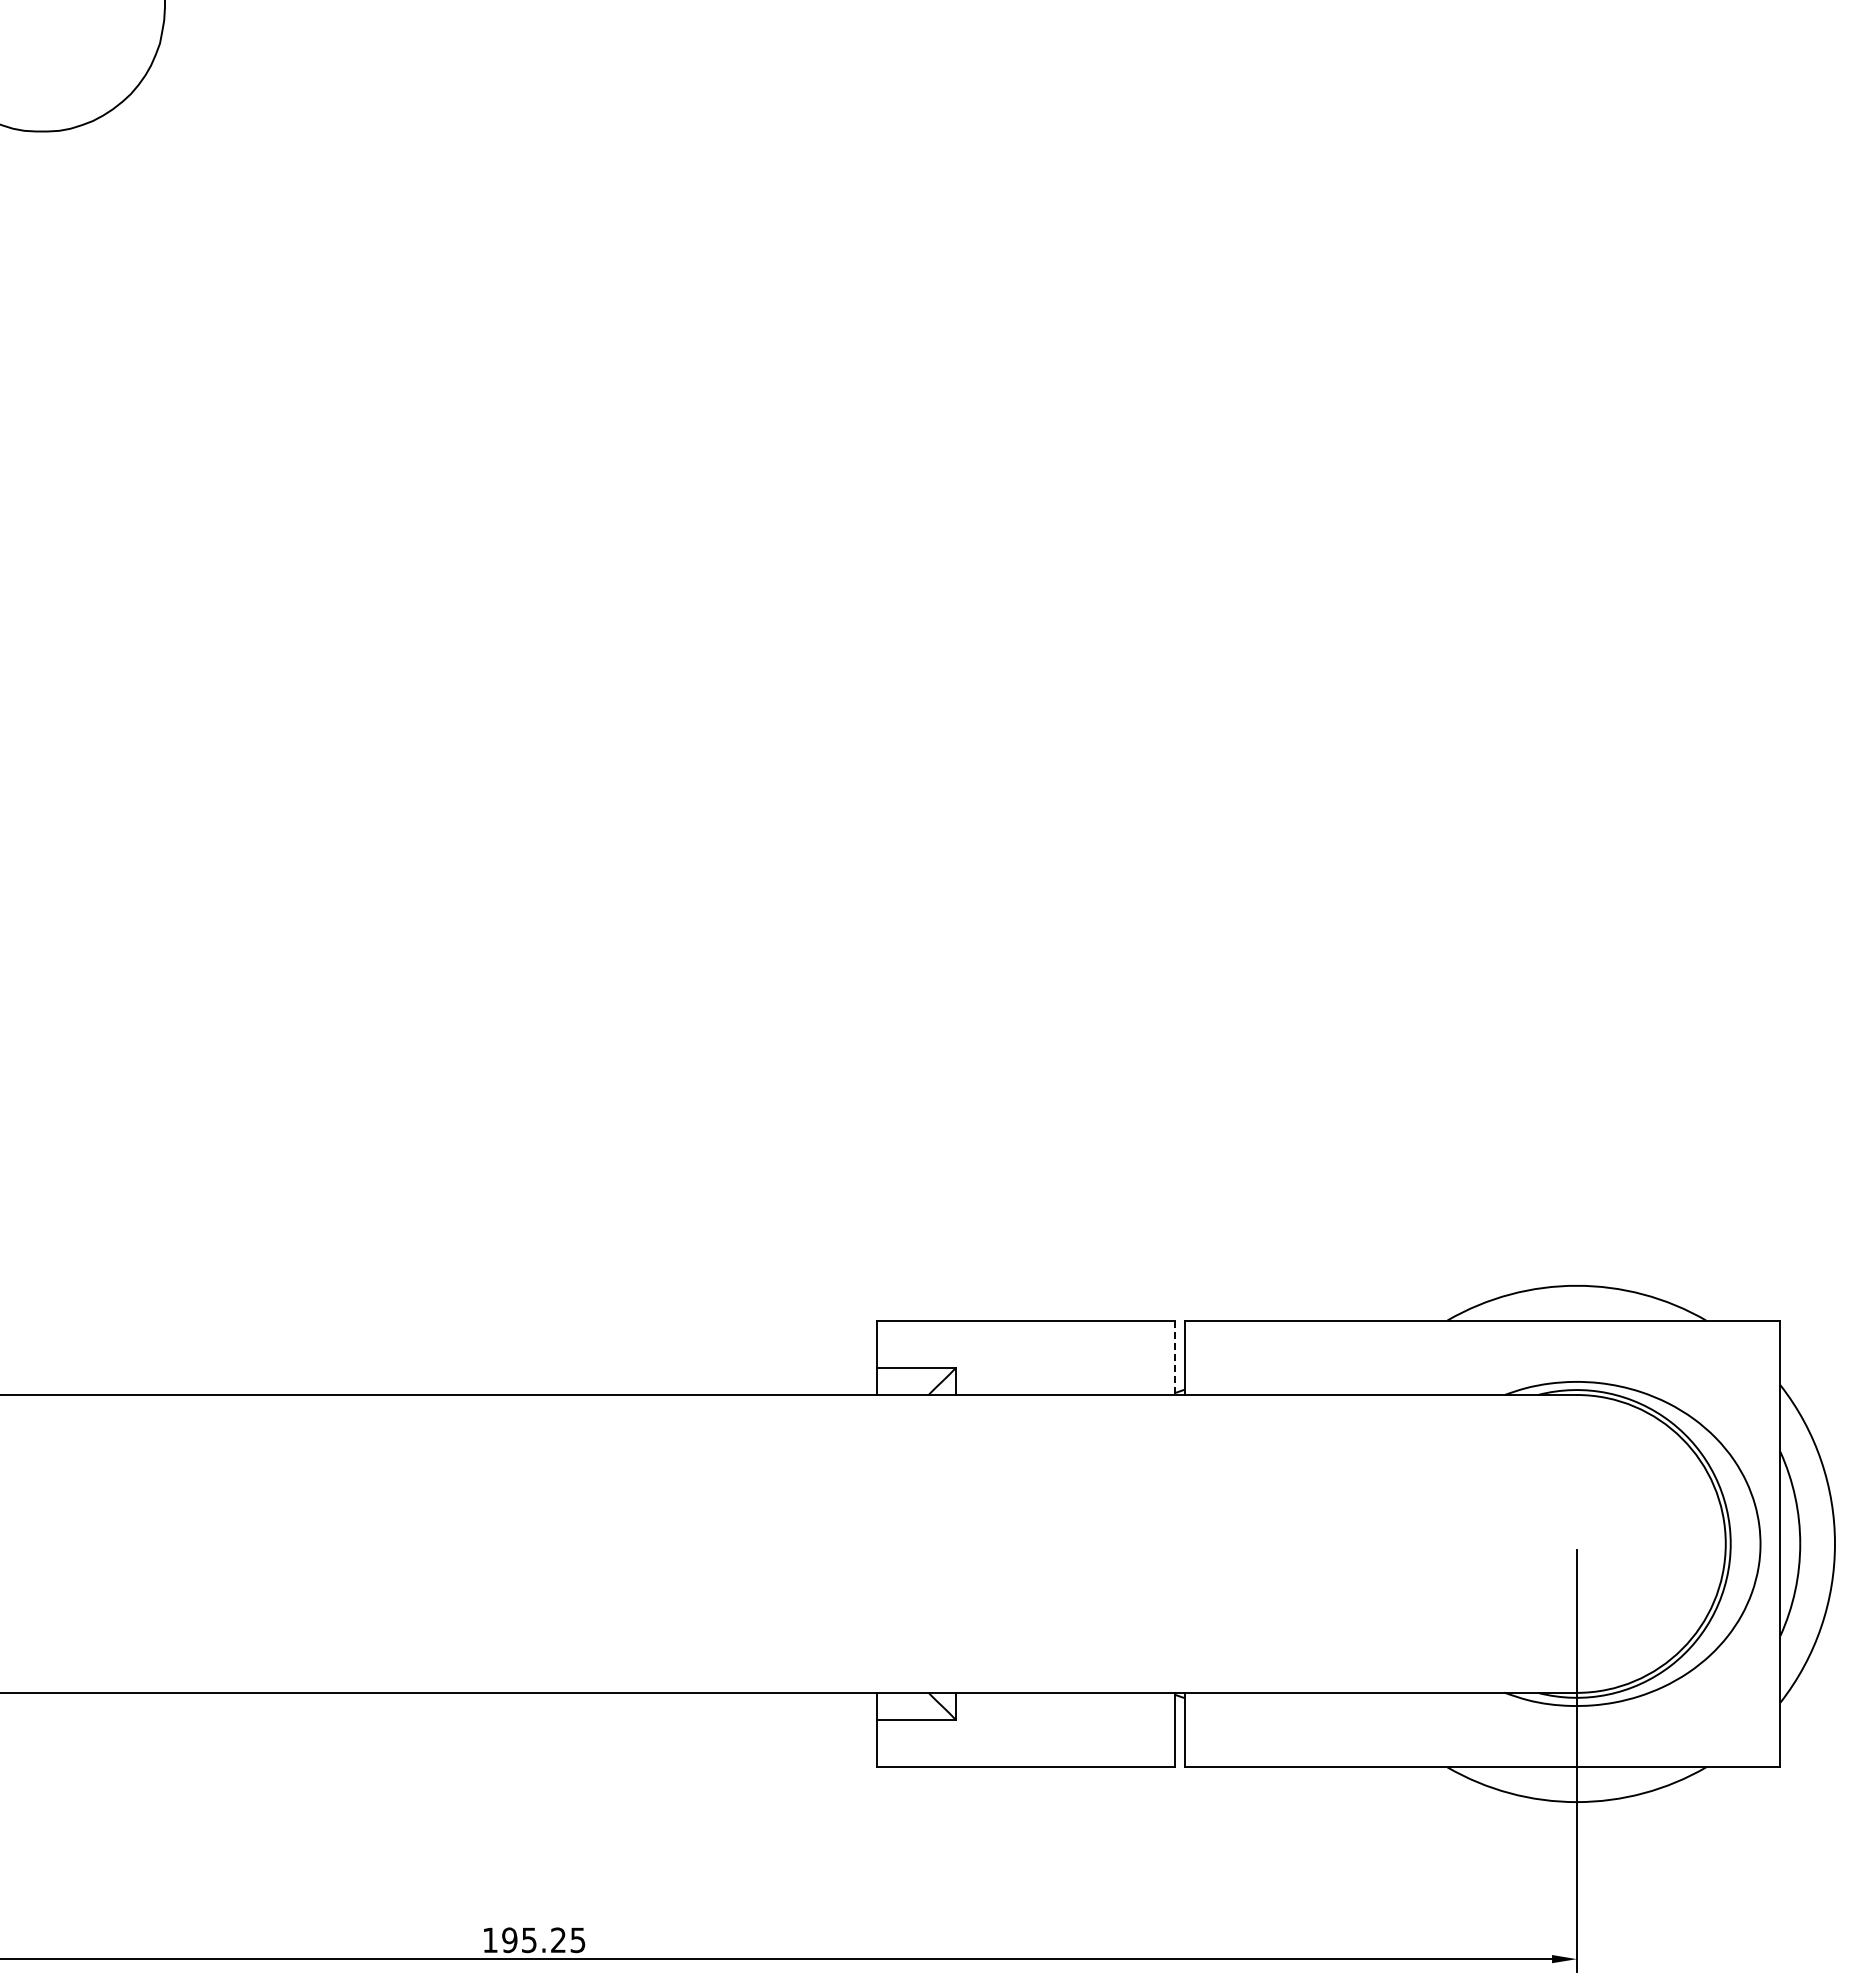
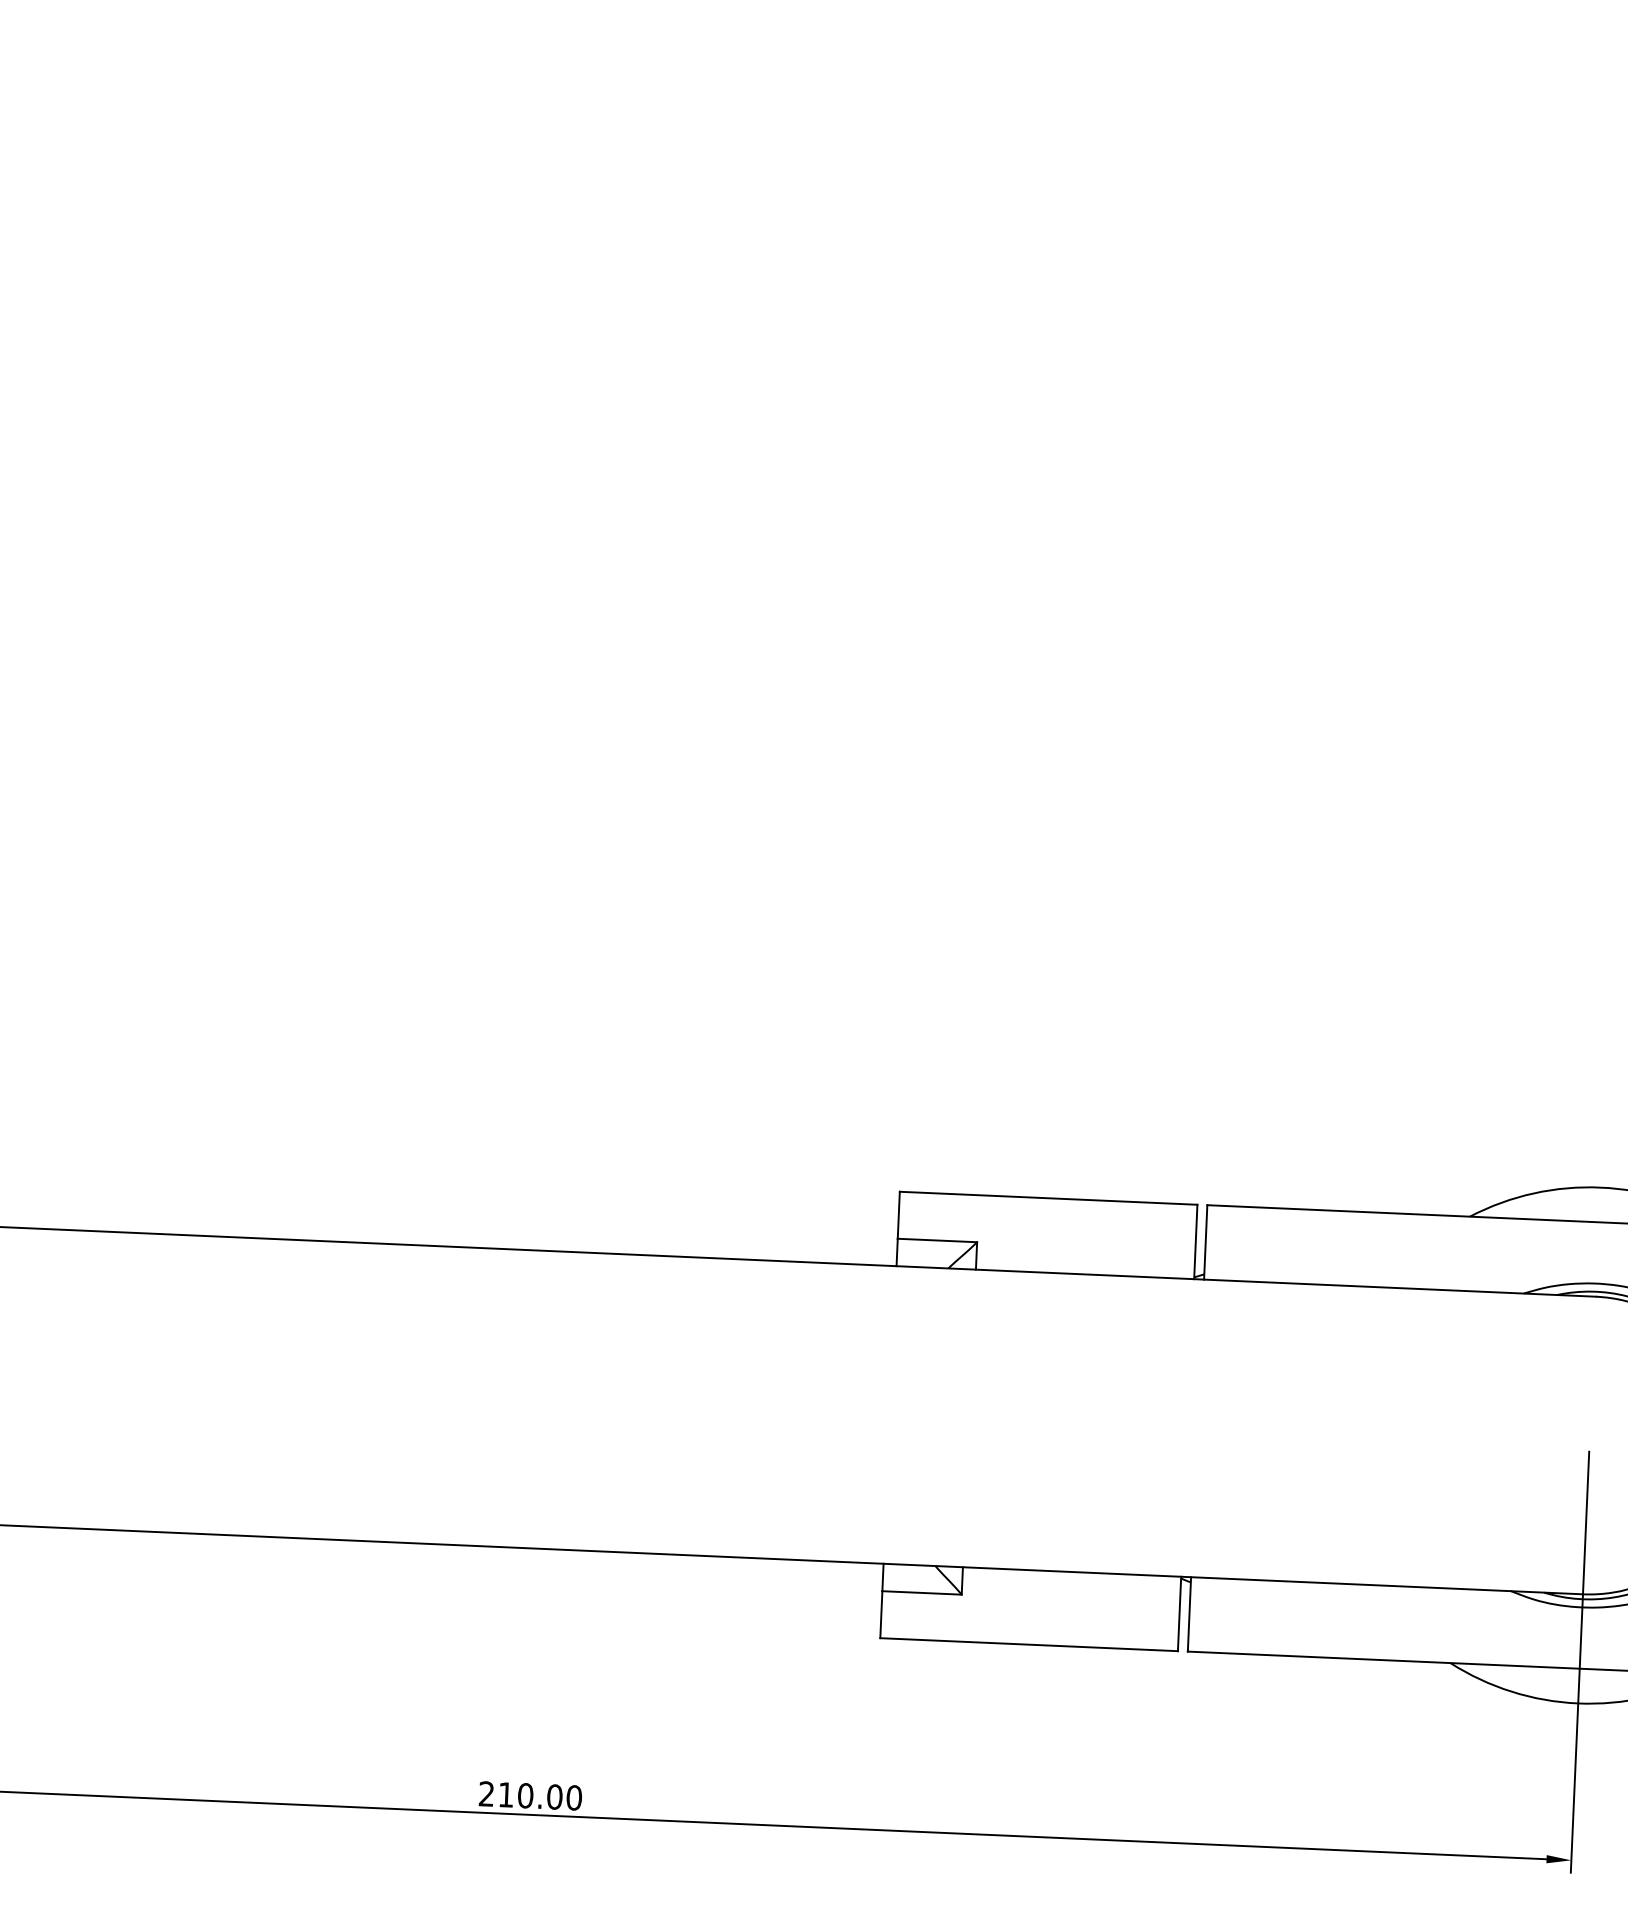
line: (1174, 1358) -> (1195, 1242), dashed -> solid
text: (534, 1940) -> (530, 1796), 195.25 -> 210.00

